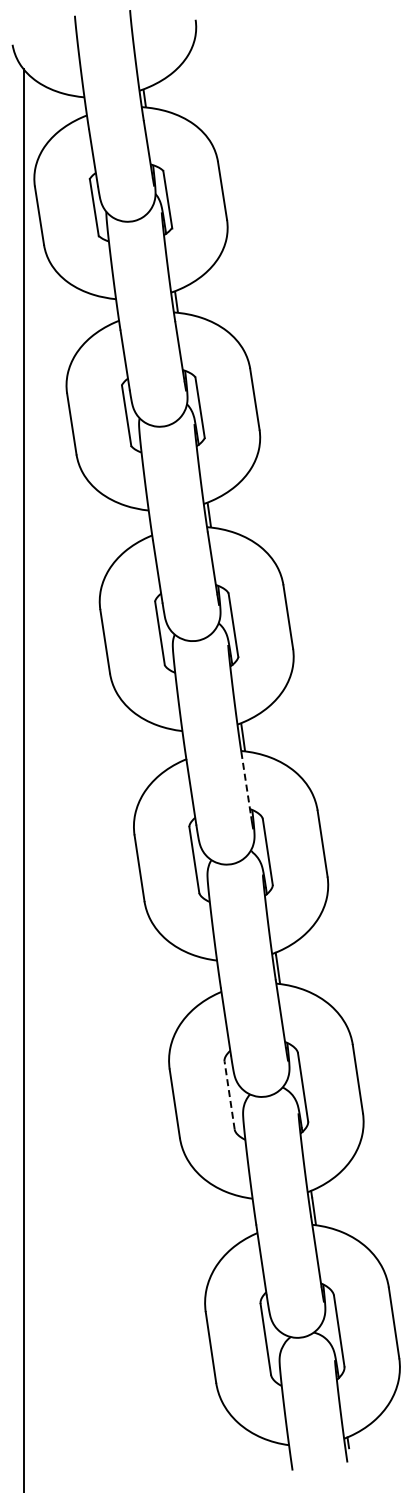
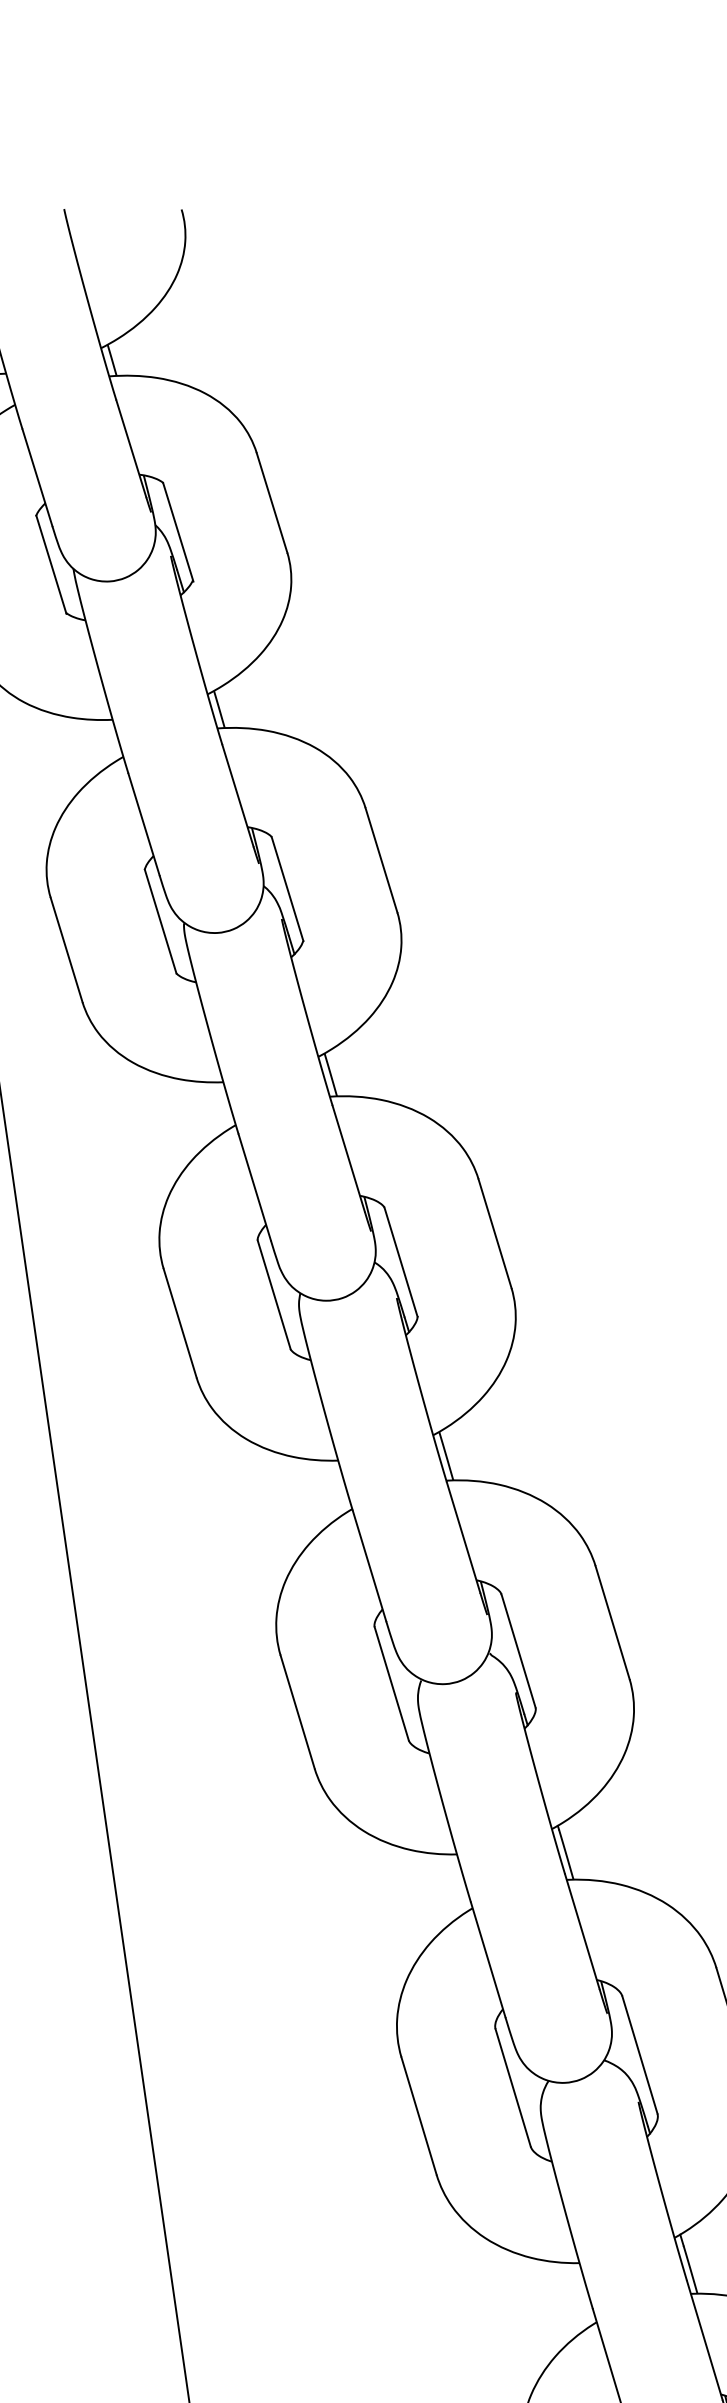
line: (246, 784) -> (464, 1538), dashed -> solid
line: (229, 1095) -> (512, 2087), dashed -> solid

